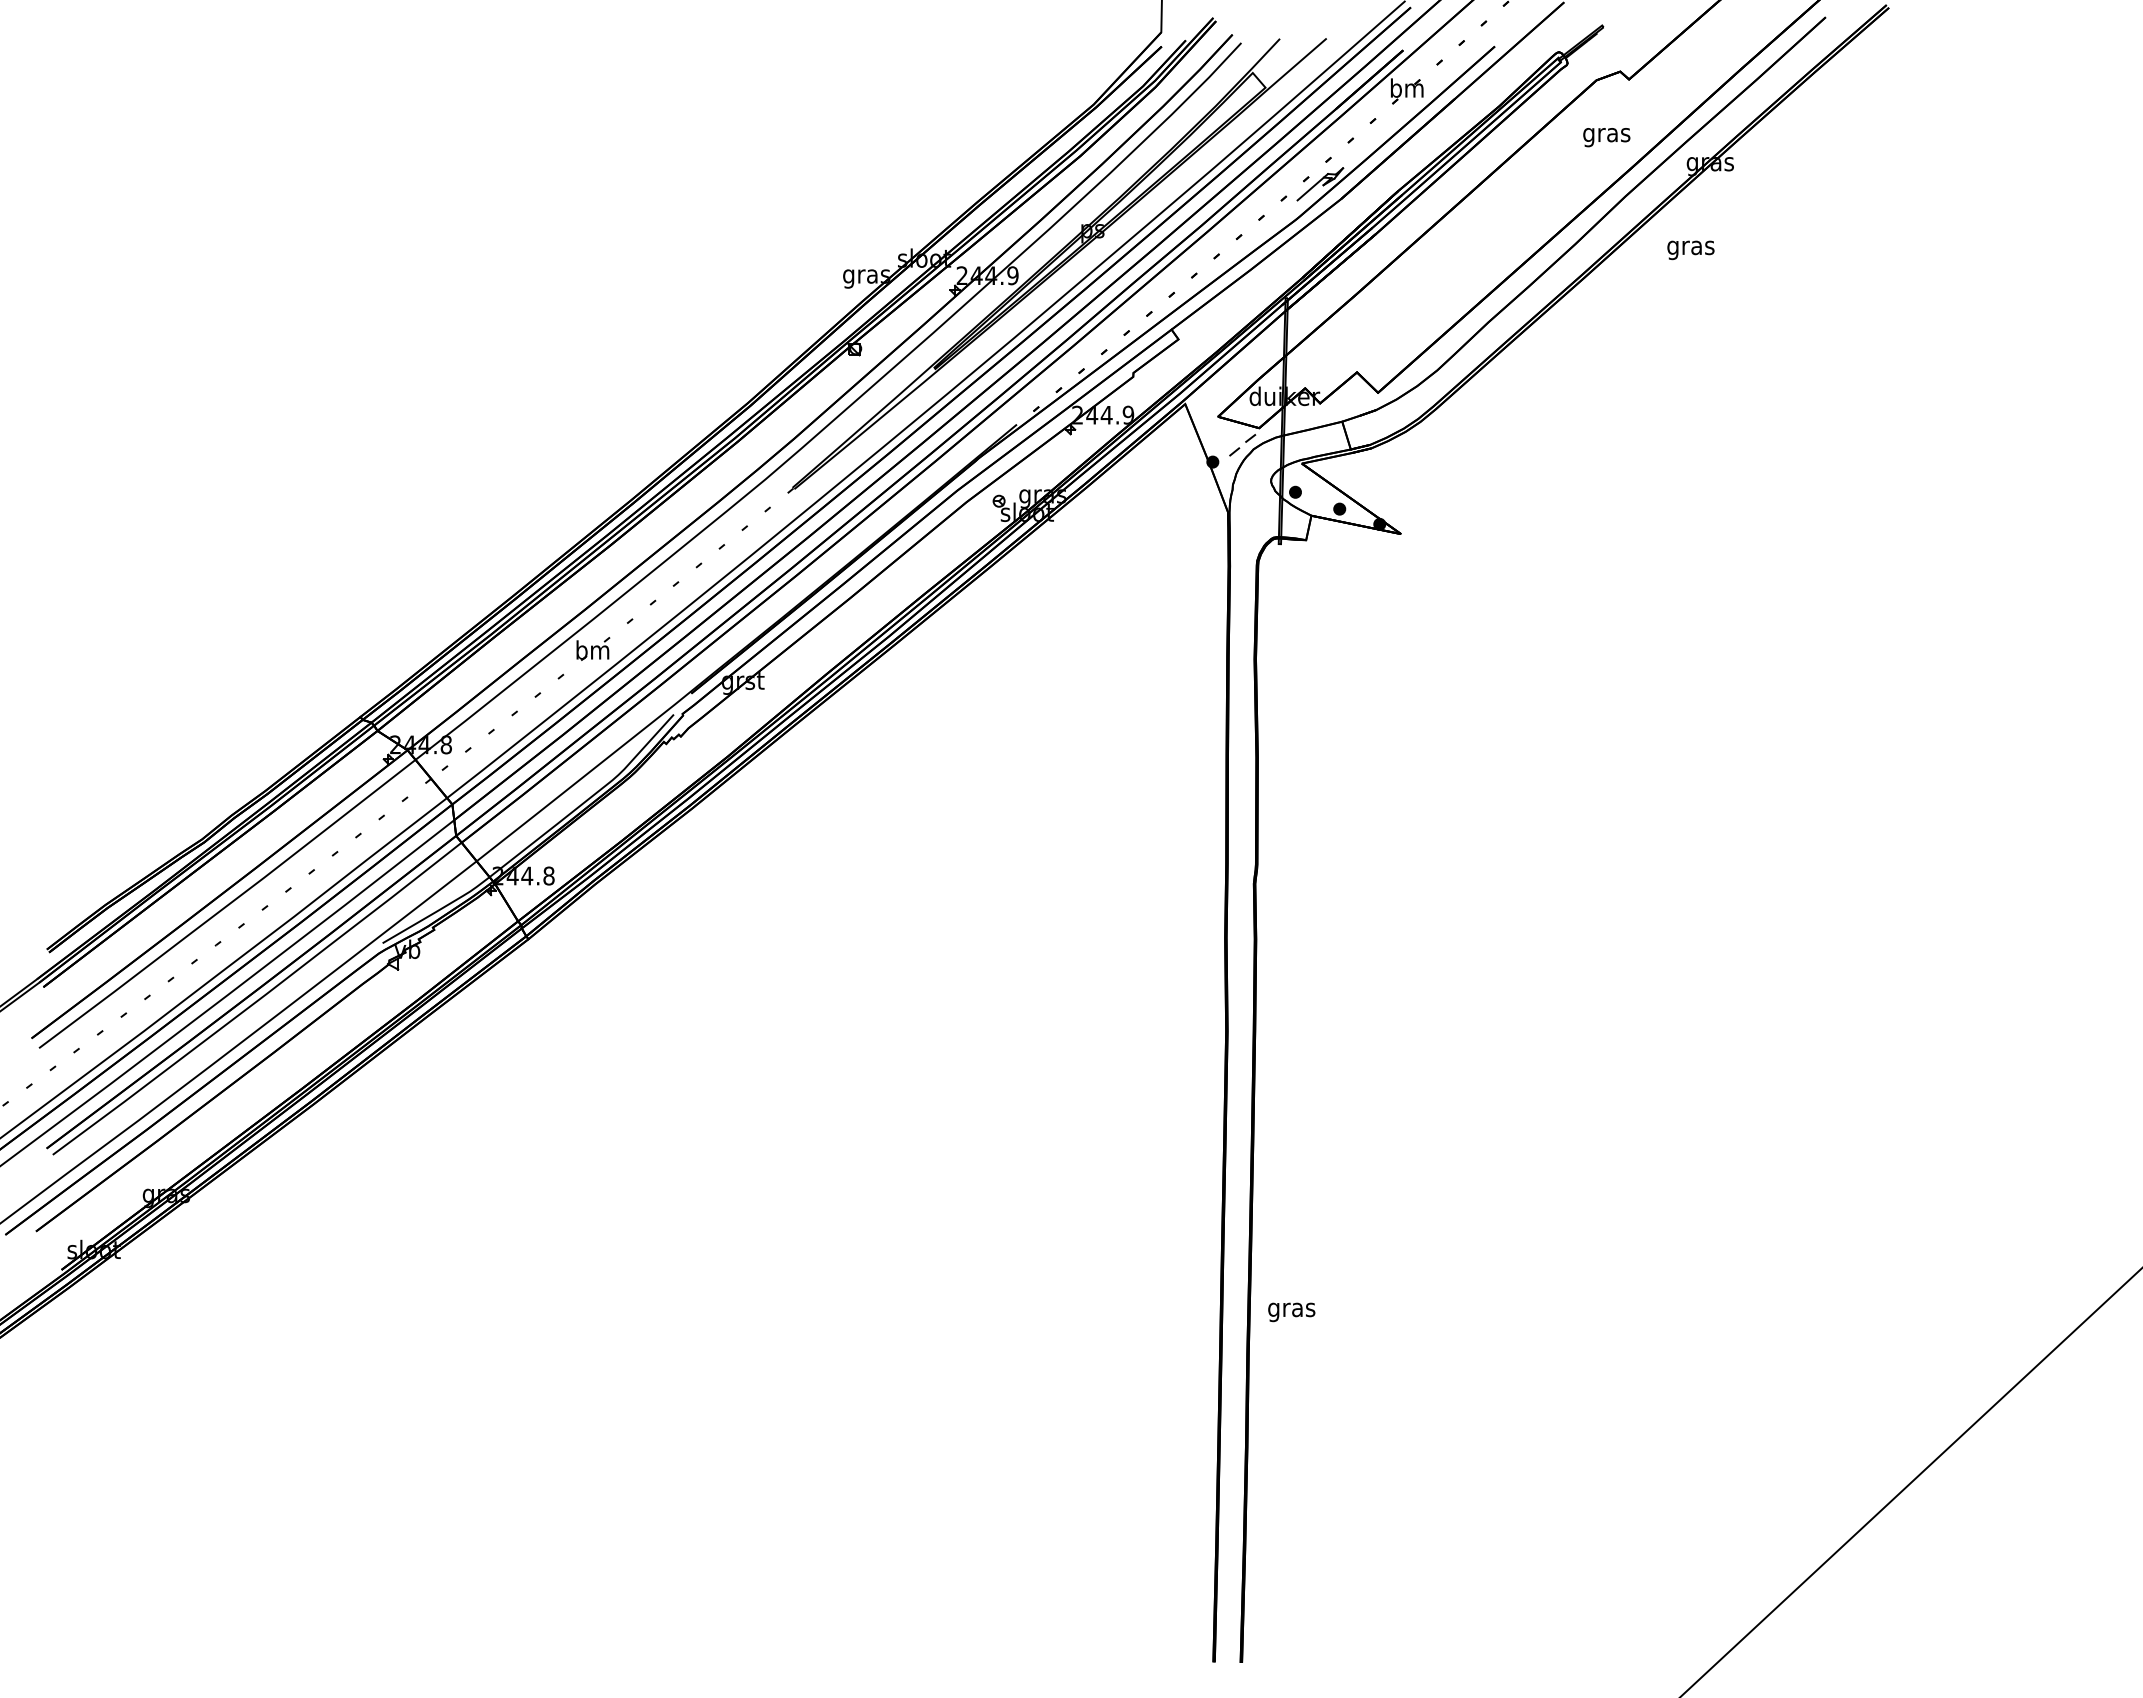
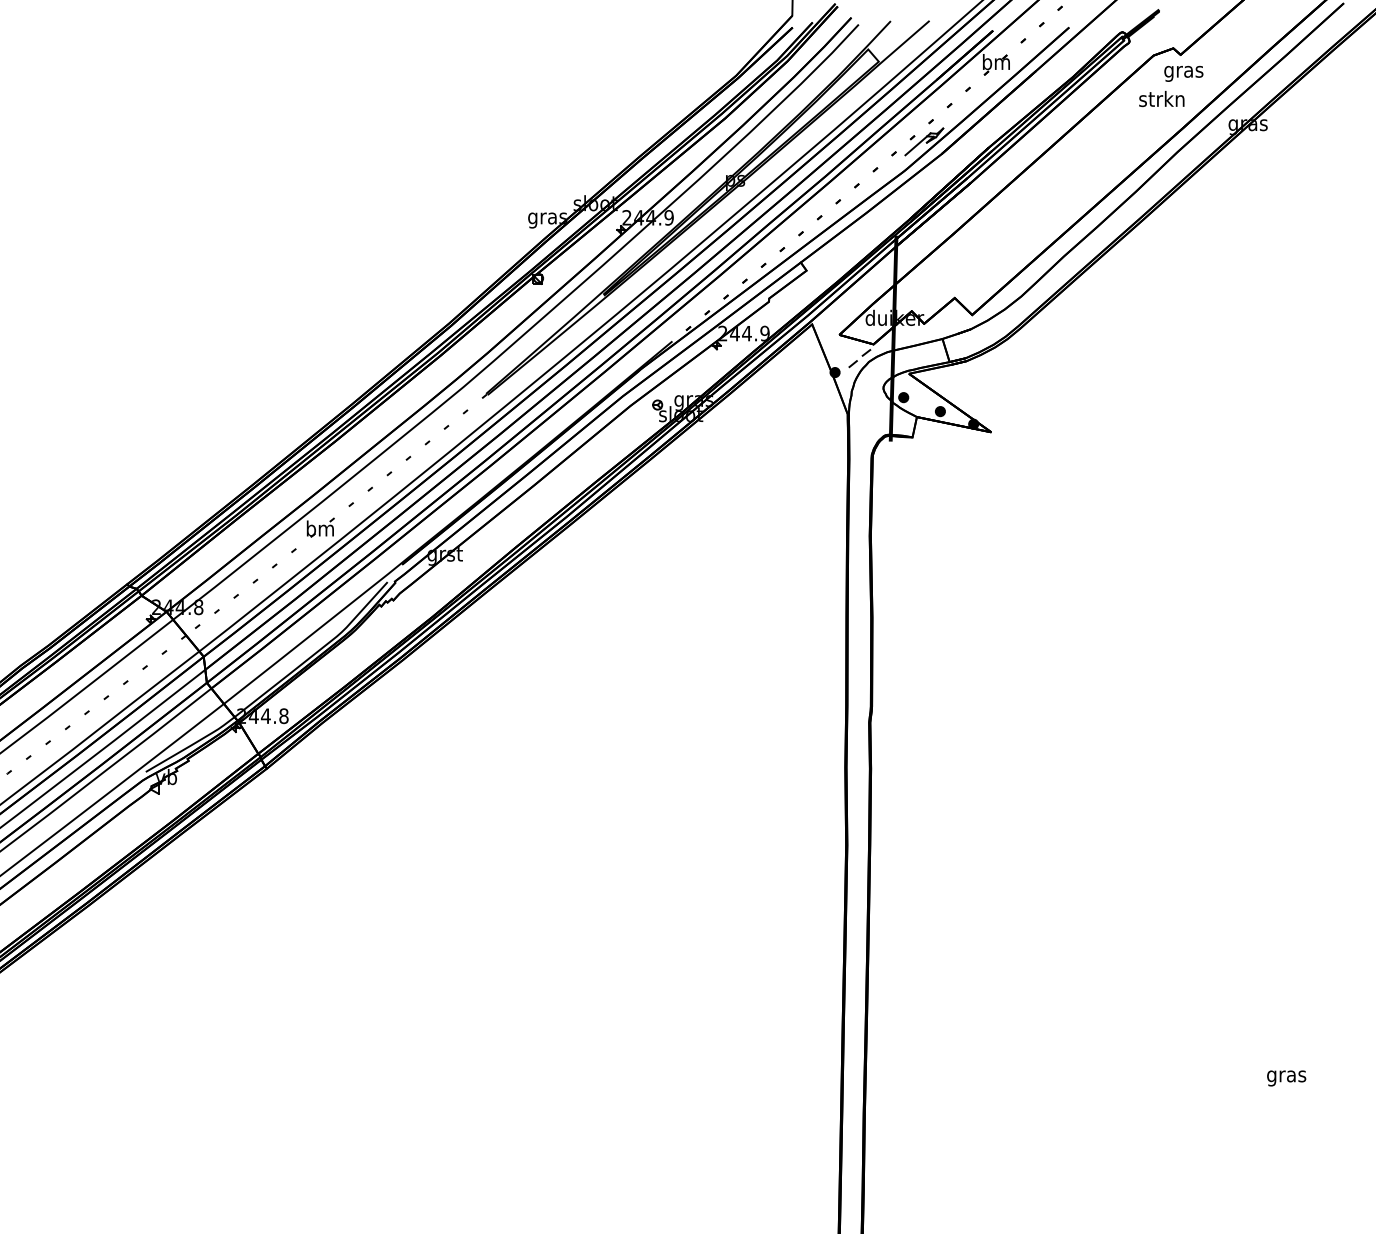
text: (1606, 134) -> (1161, 100), gras -> strkn
text: (1690, 250) -> (1183, 73), moved
text: (1291, 1312) -> (1286, 1078), moved

